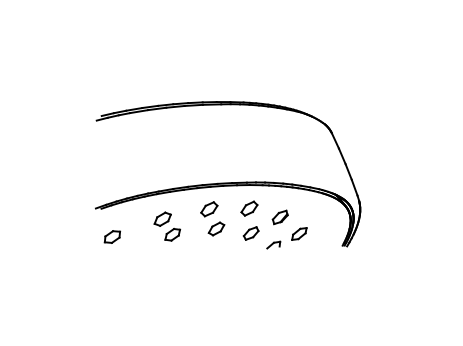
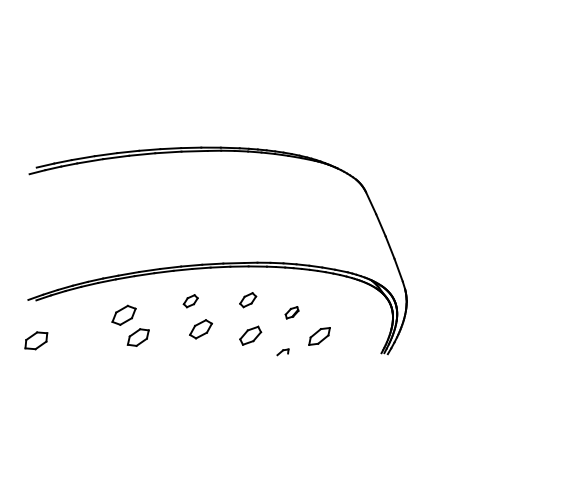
part: (249, 208) -> (248, 299), size x0.7
part: (209, 209) -> (190, 301), size x0.6
part: (279, 217) -> (291, 312), size x0.6
part: (111, 236) -> (34, 340), moved
part: (273, 244) -> (282, 351), size x0.6

